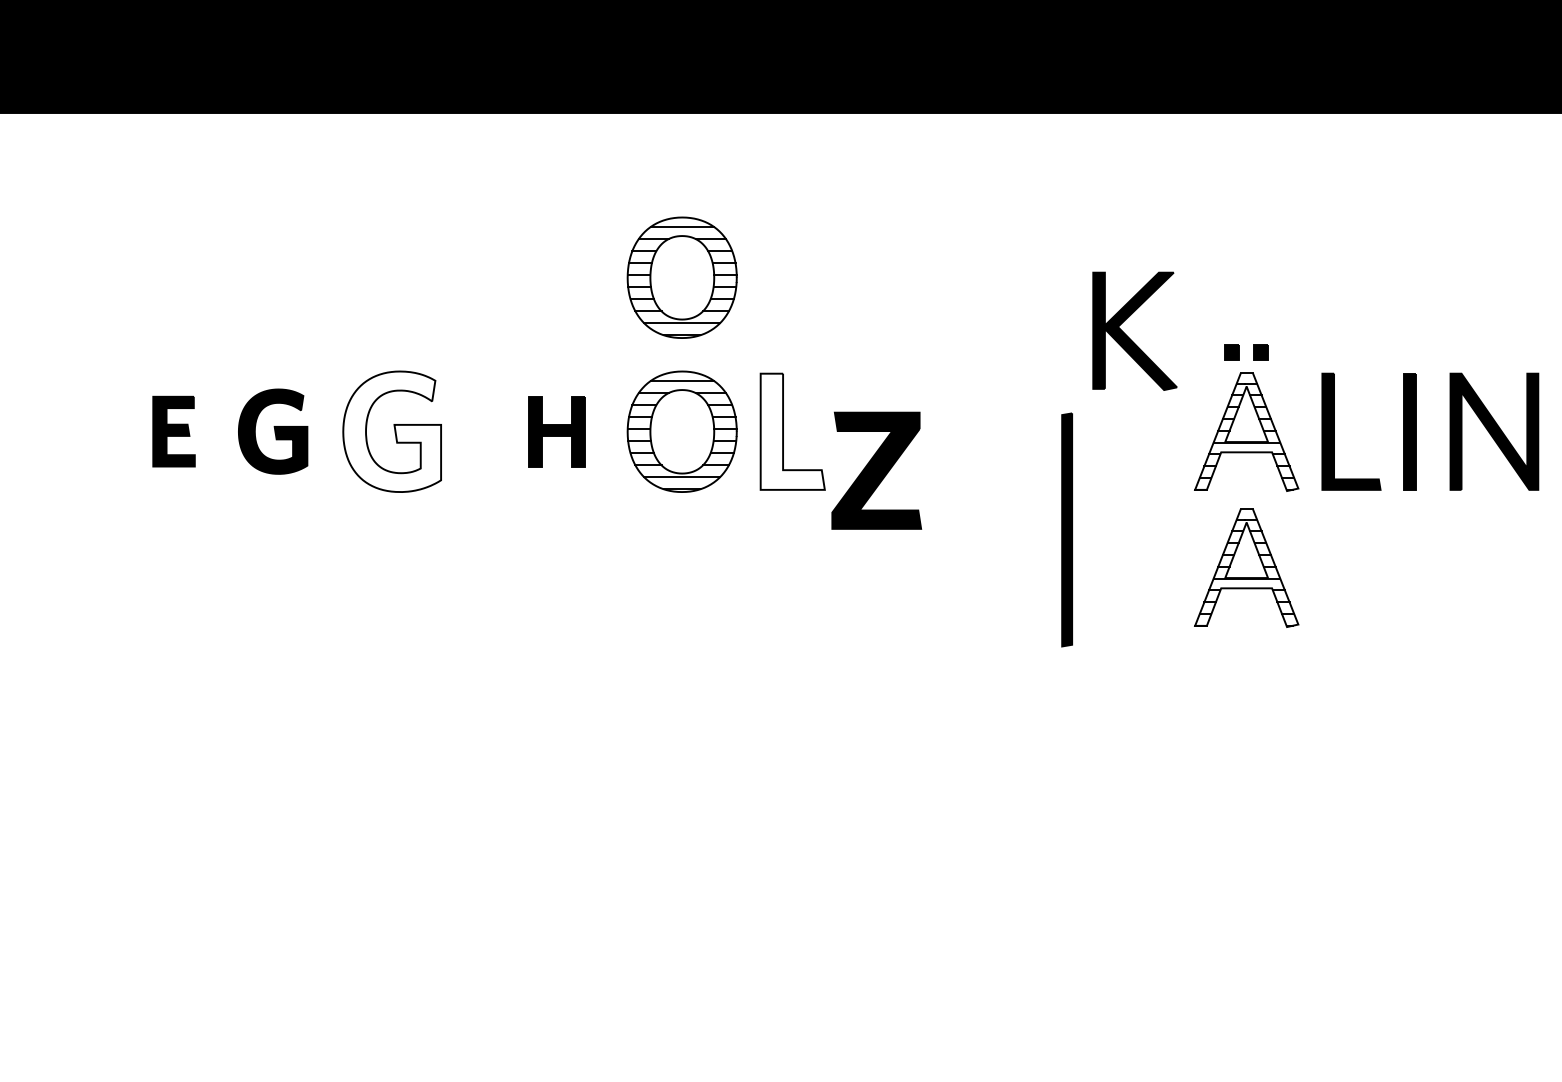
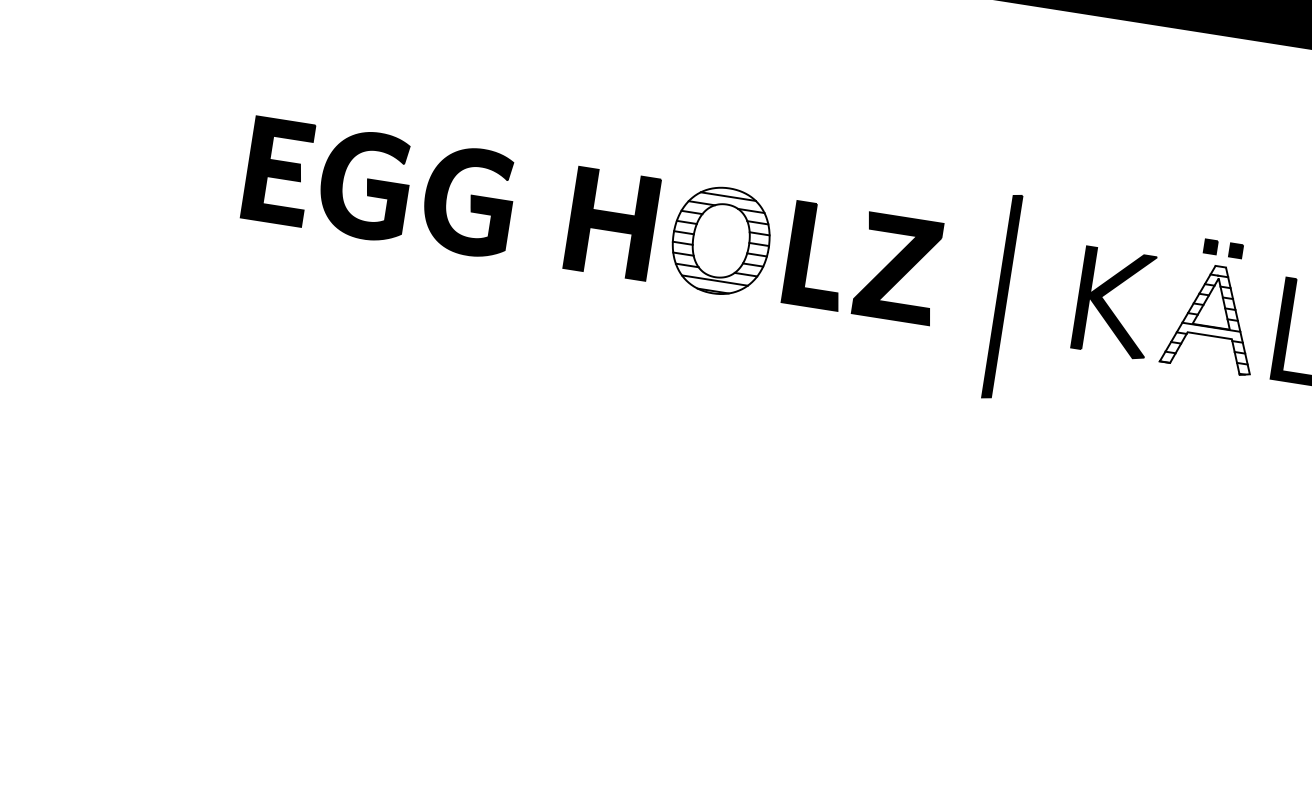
part: (681, 277) -> (741, 106), removed
part: (1128, 336) -> (1108, 306), moved
part: (173, 431) -> (278, 171), size x1.67
part: (272, 431) -> (364, 184), size x1.43
fill: (392, 431) -> (468, 201), added
part: (556, 431) -> (611, 223), size x1.67
fill: (792, 431) -> (817, 255), added
part: (876, 470) -> (898, 268), moved
part: (1066, 529) -> (1001, 296), moved
part: (1246, 567) -> (1193, 435), removed

